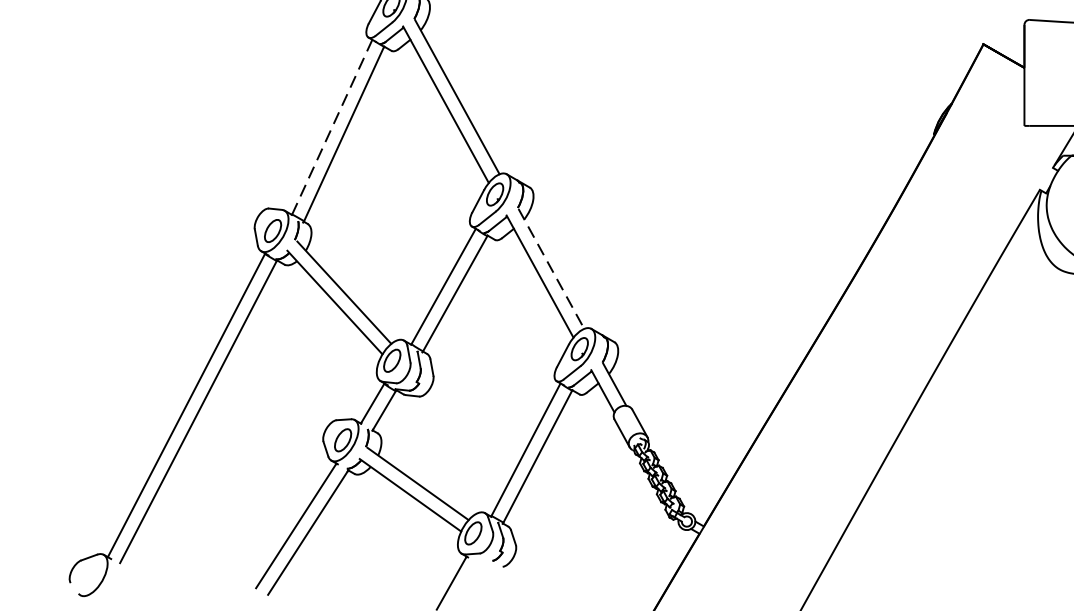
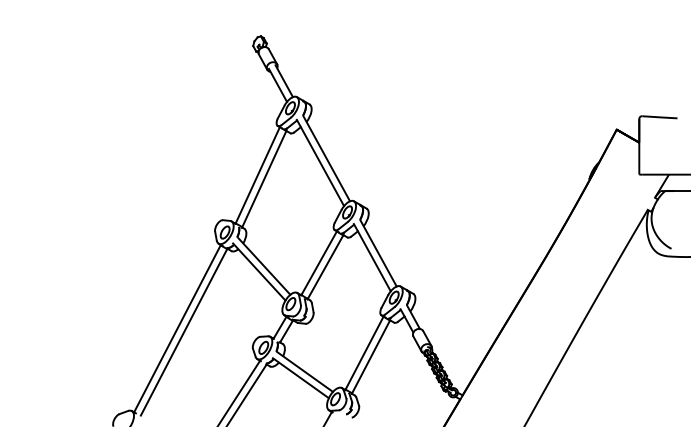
line: (331, 127) -> (257, 175), dashed -> solid
line: (551, 268) -> (378, 253), dashed -> solid

